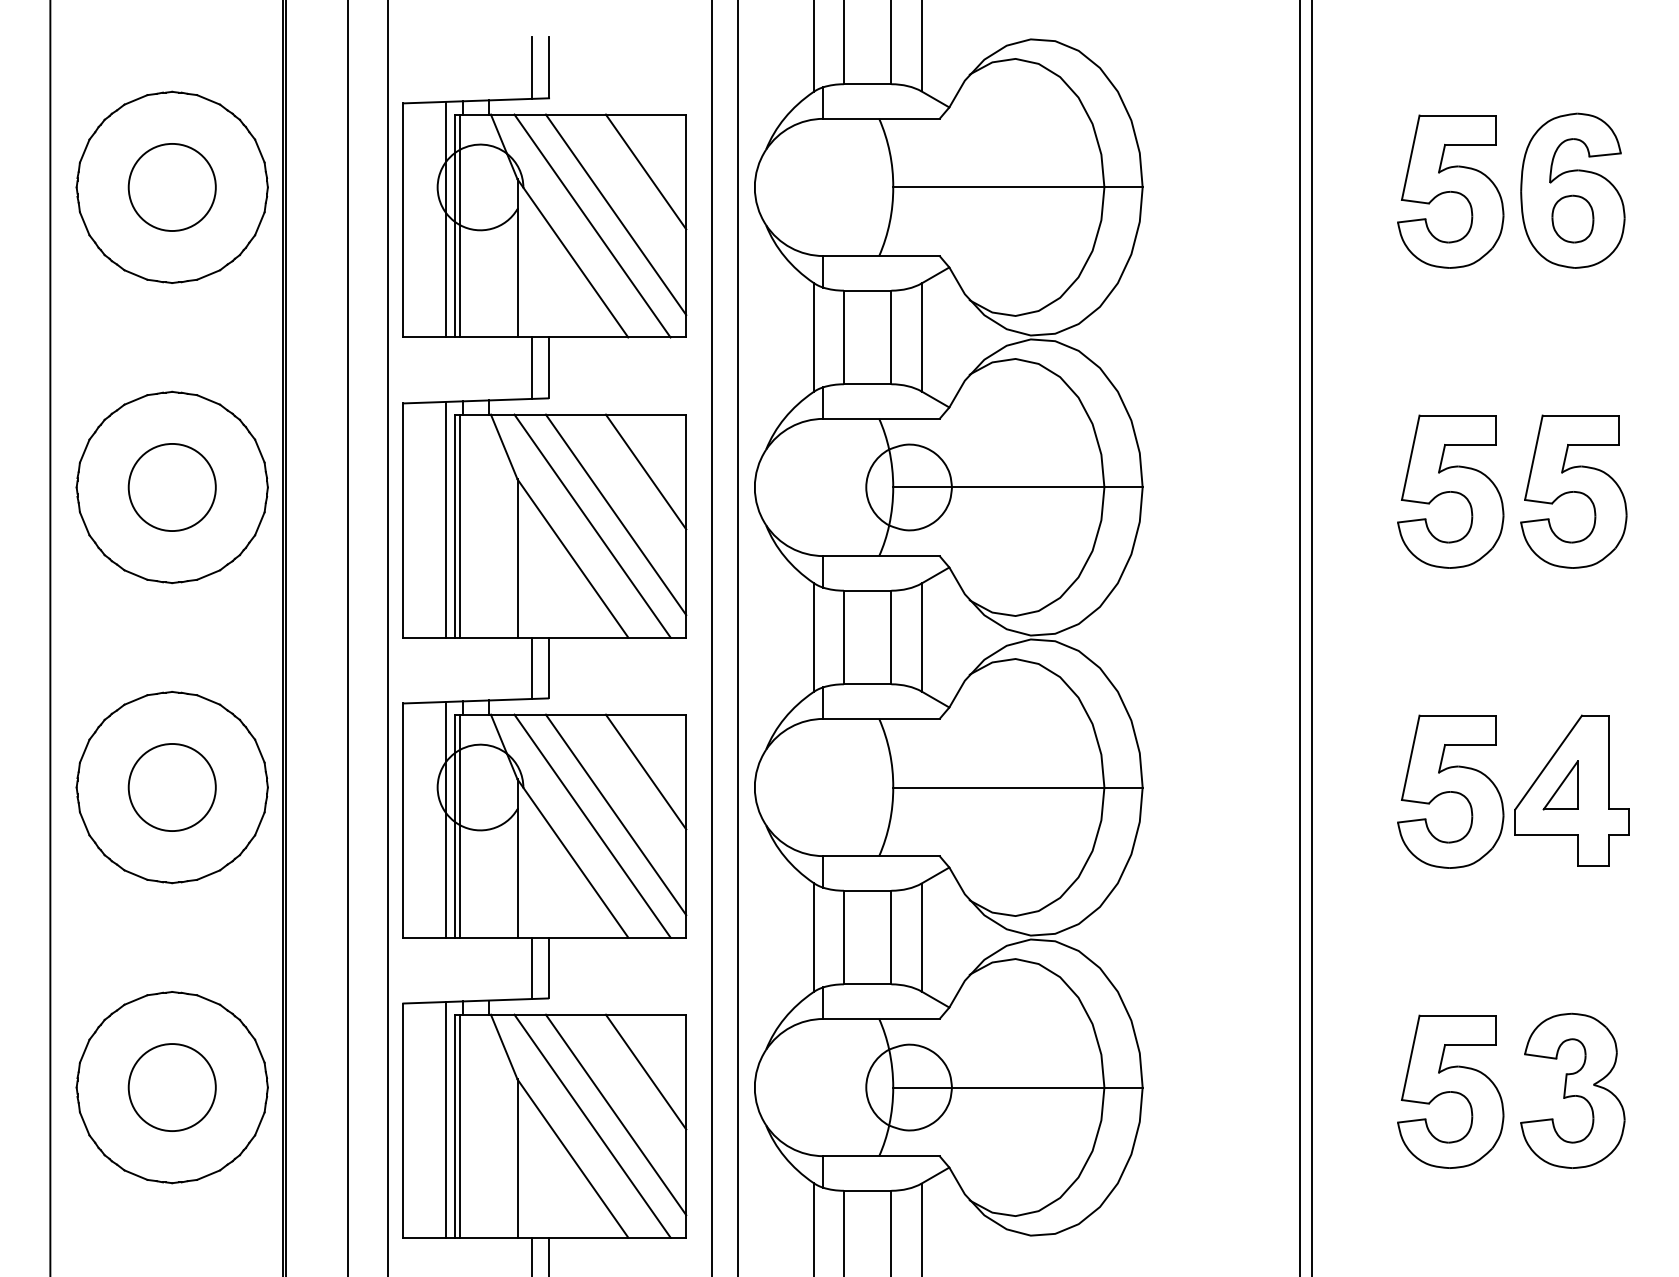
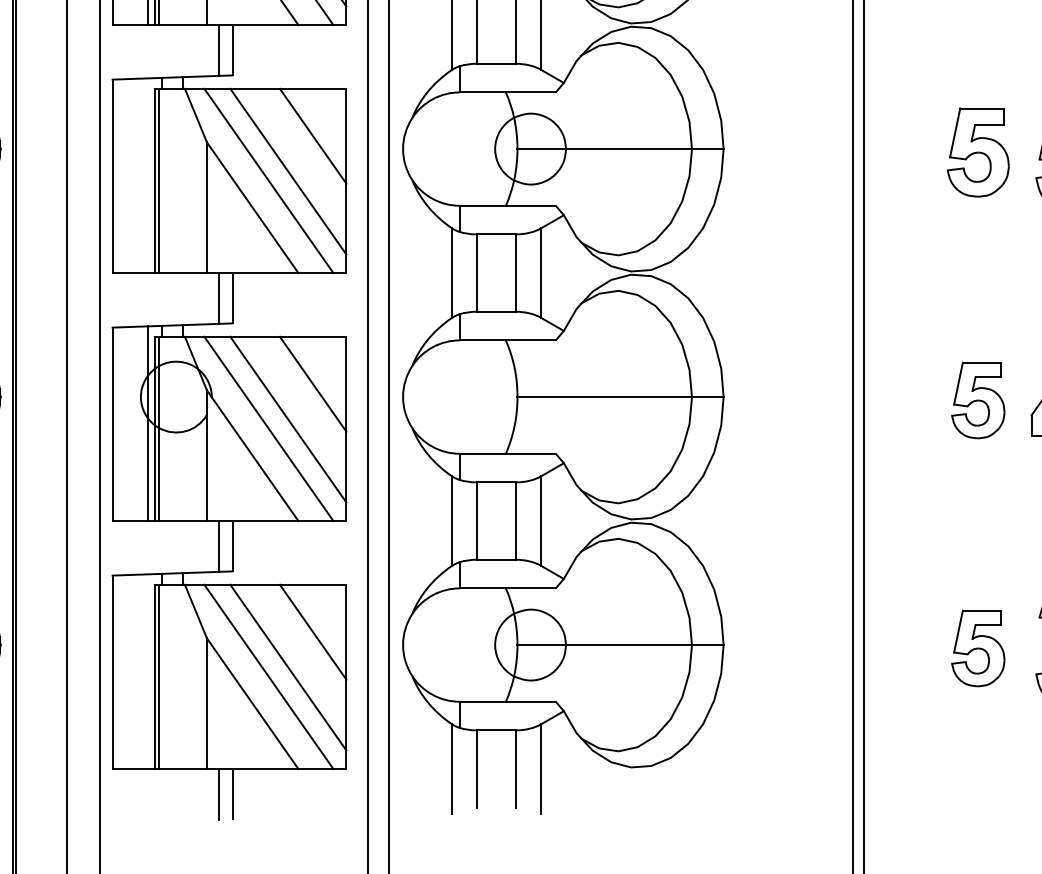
part: (1450, 491) -> (978, 152), size x0.7
line: (446, 519) -> (148, 175), removed
part: (1450, 791) -> (978, 400), size x0.6
part: (1450, 1091) -> (978, 648), size x0.6
line: (446, 1119) -> (148, 671), removed

